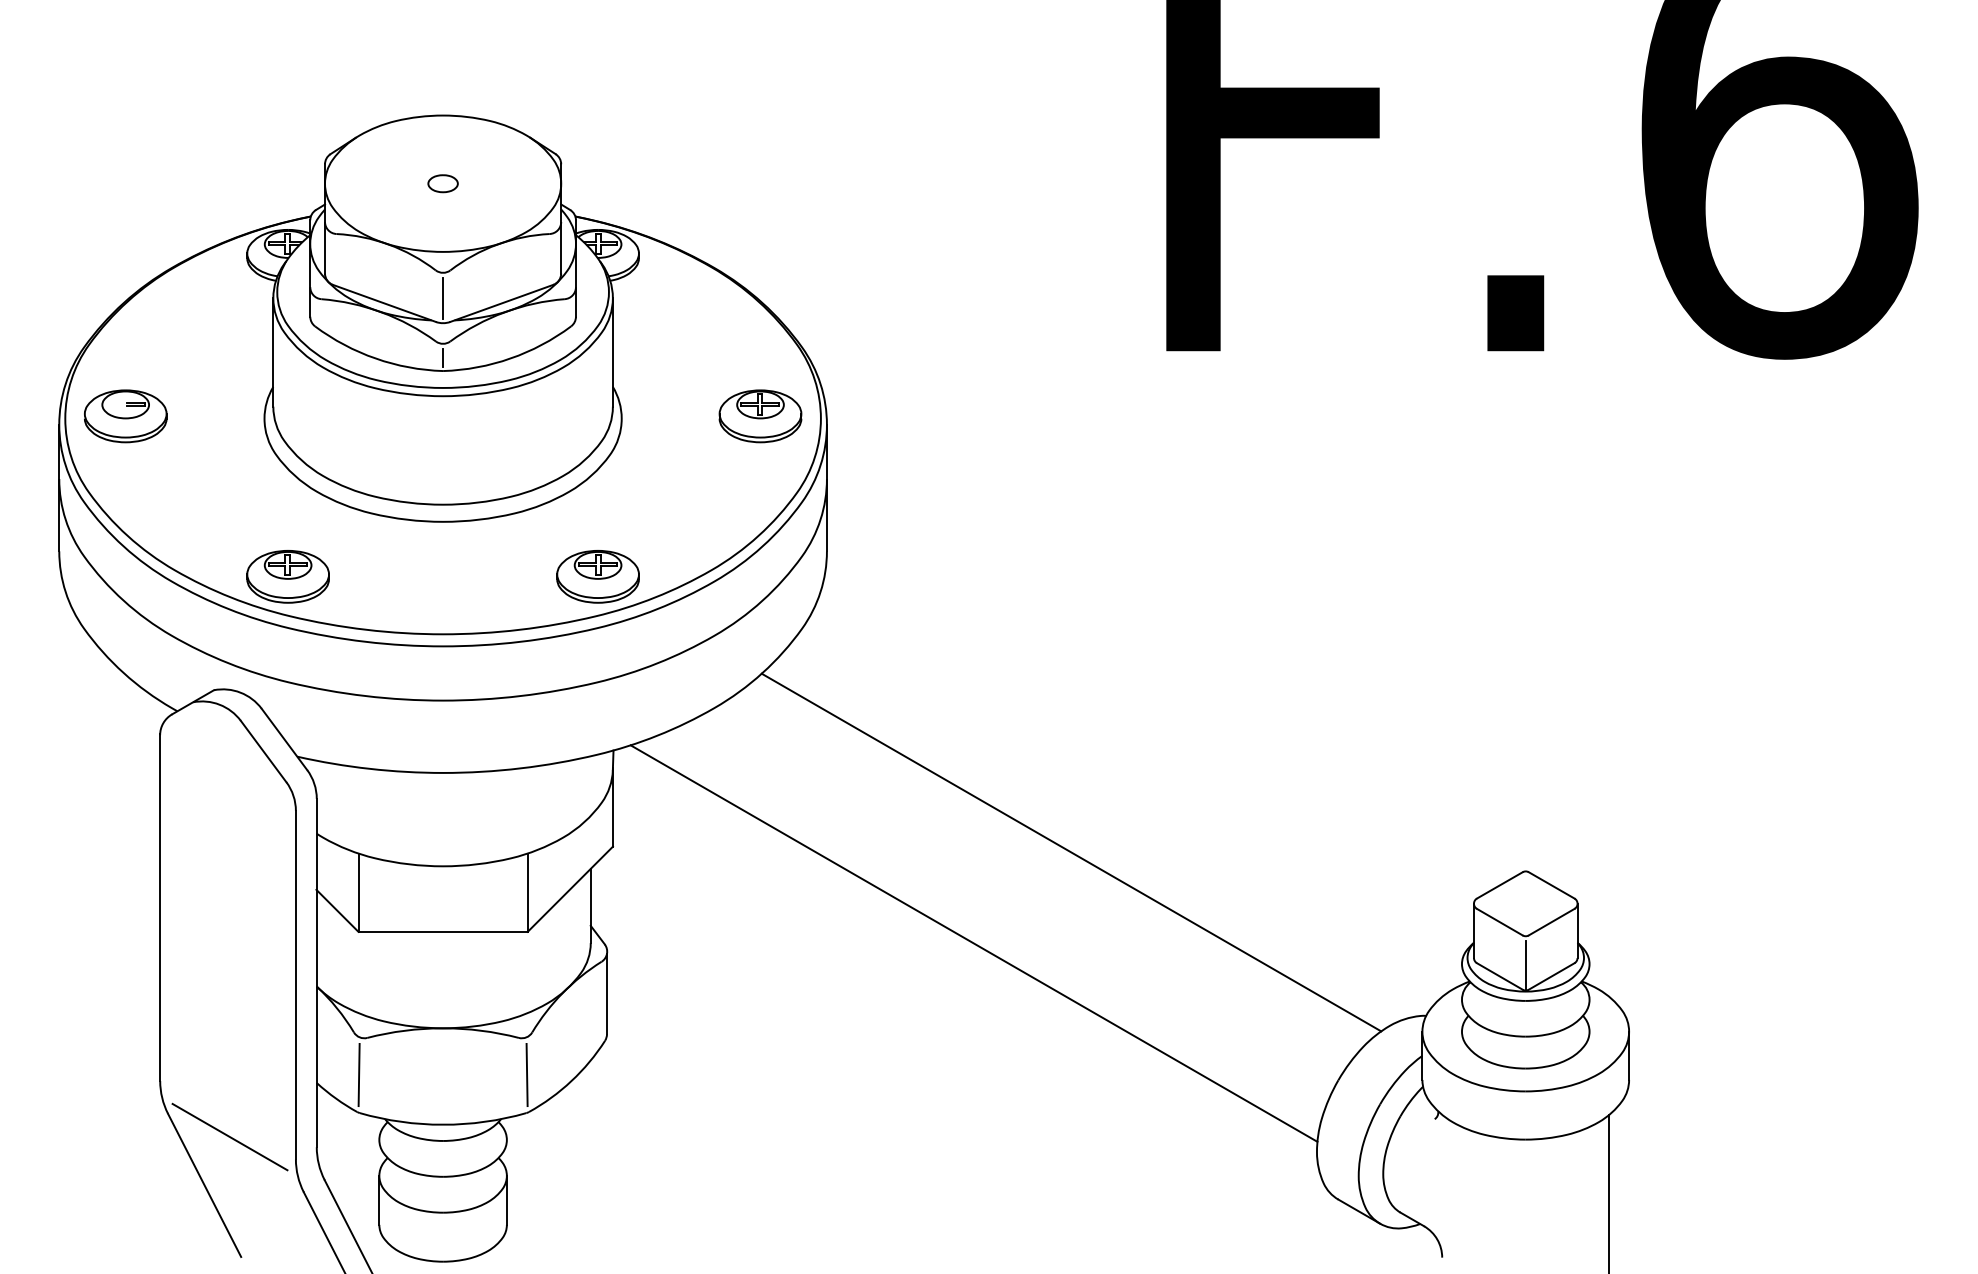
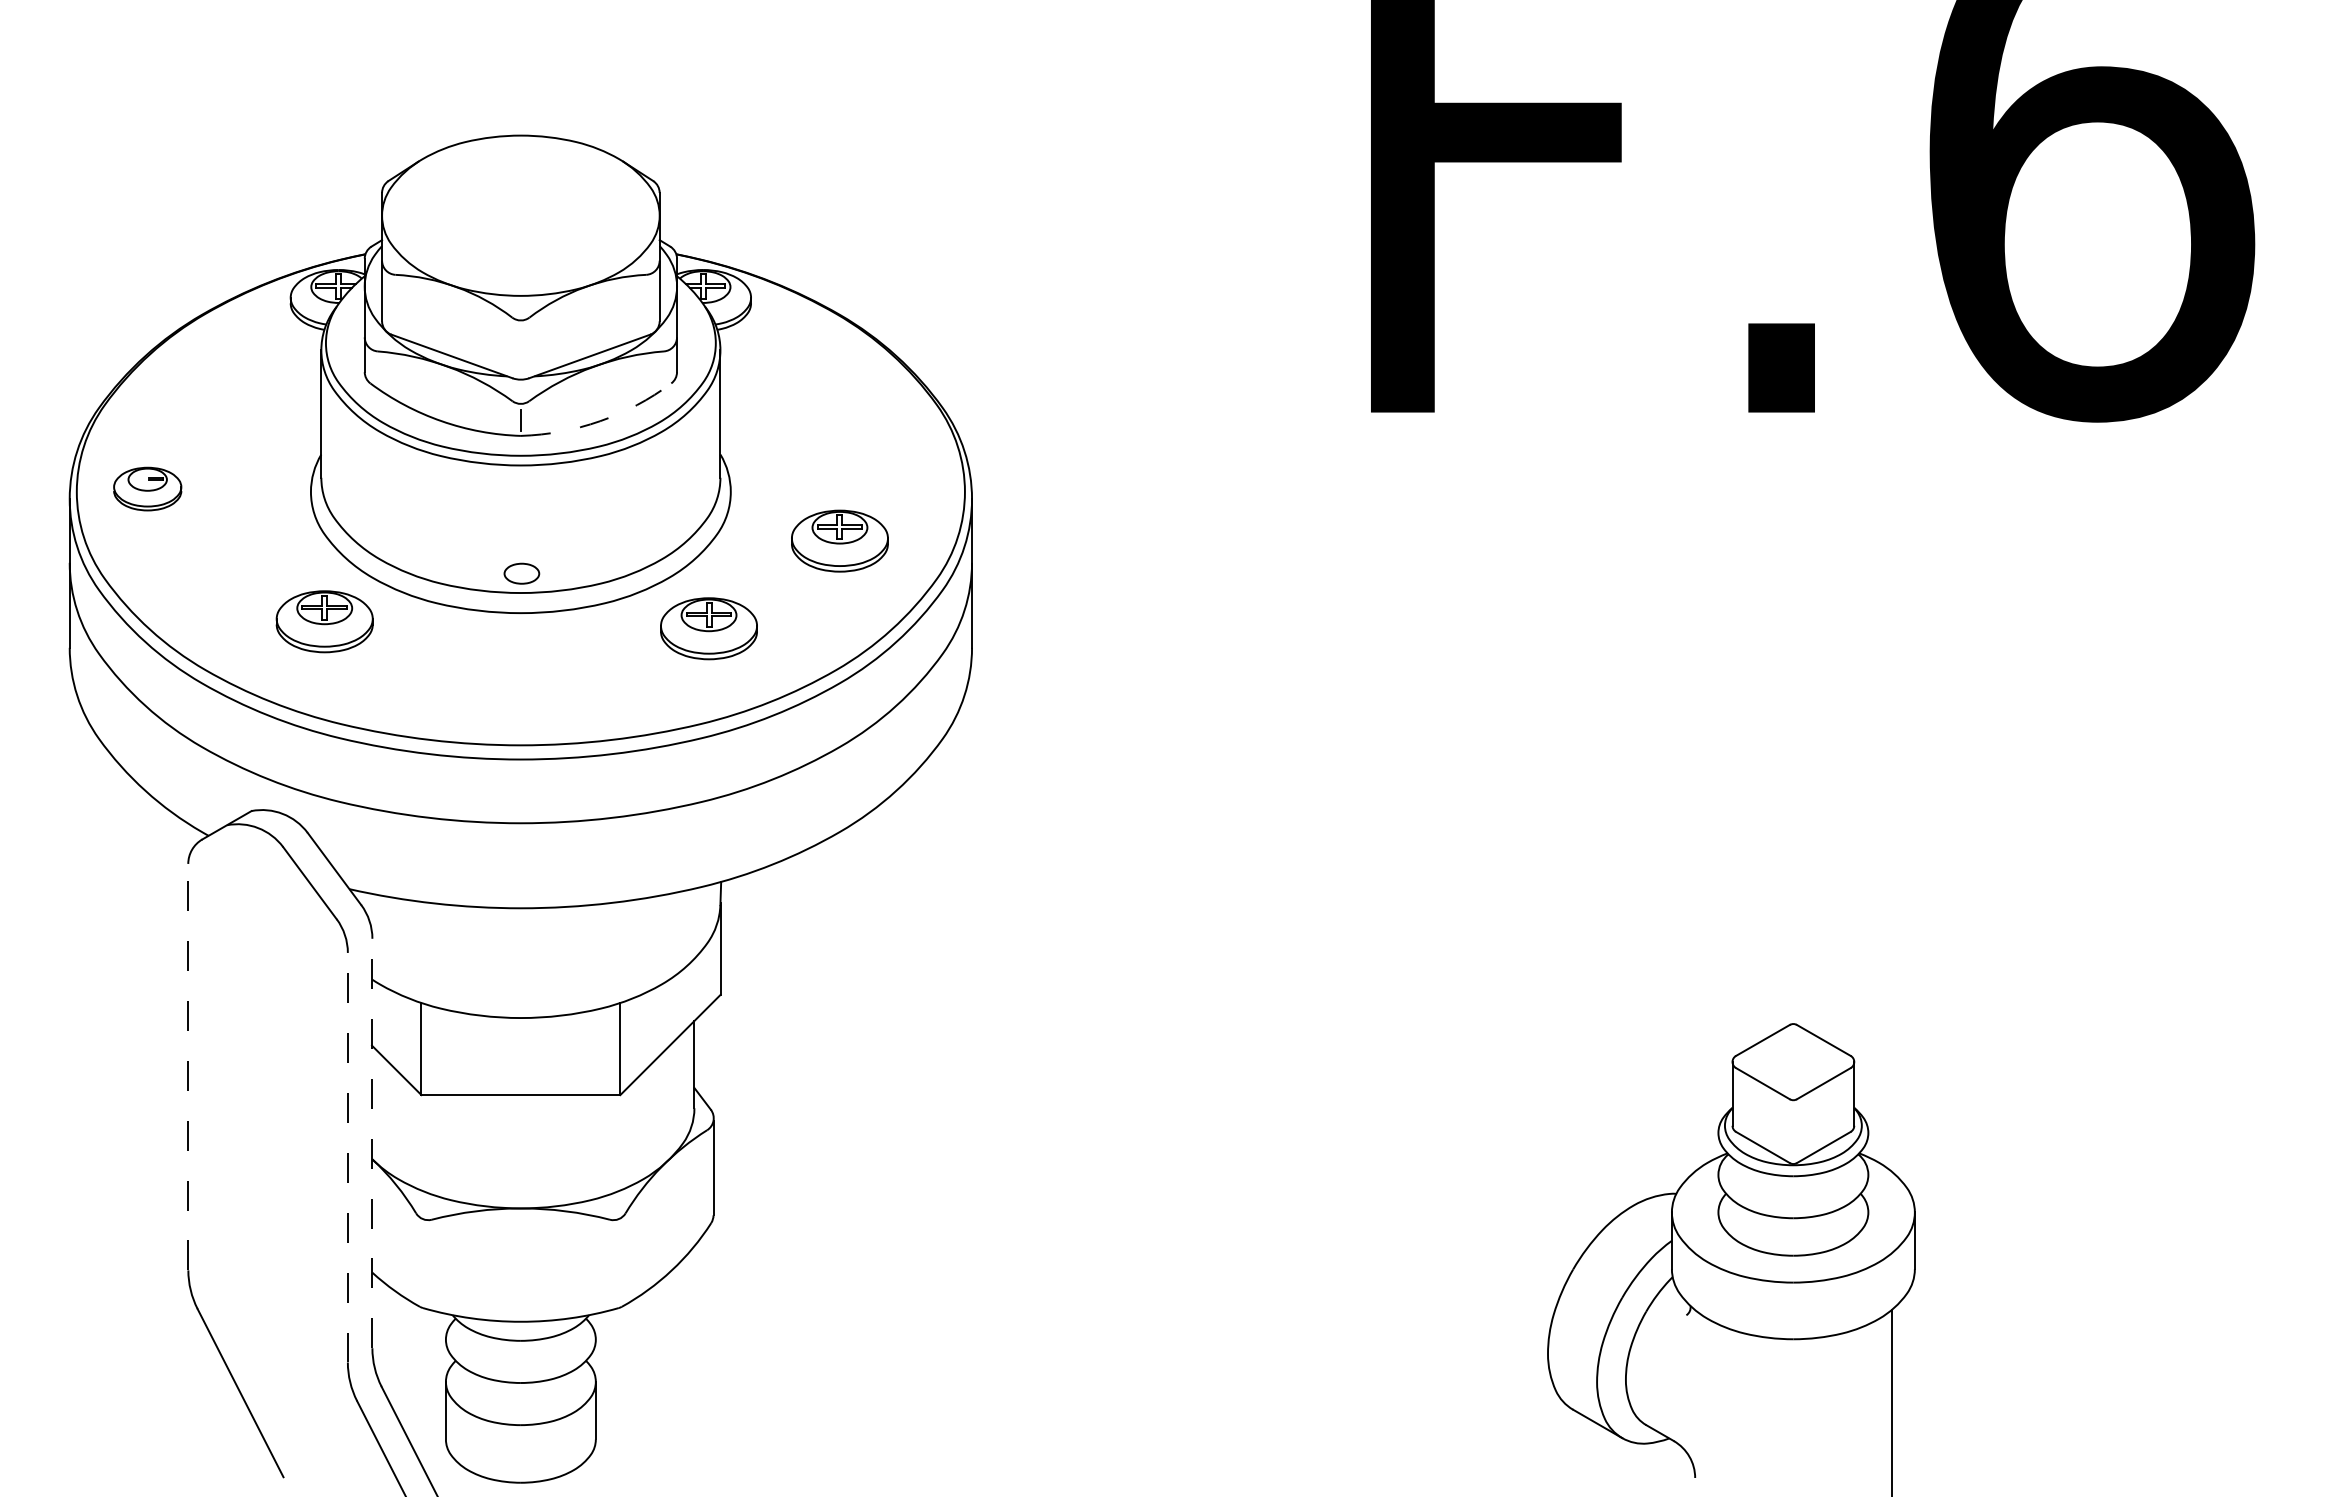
part: (442, 183) -> (521, 573), moved
line: (442, 298) -> (520, 350), removed
arc: (510, 358) -> (600, 421), solid -> dashed
part: (125, 415) -> (147, 488), size x0.7
part: (760, 415) -> (839, 540), moved
part: (287, 576) -> (324, 621), moved
part: (597, 576) -> (708, 628), moved
line: (1071, 852) -> (1259, 1001), removed
line: (160, 906) -> (188, 1065), solid -> dashed
line: (973, 943) -> (1144, 1108), removed
line: (1525, 966) -> (1793, 1135), removed
line: (316, 973) -> (372, 1143), solid -> dashed
line: (295, 984) -> (347, 1157), solid -> dashed
line: (358, 1074) -> (421, 1262), removed
line: (527, 1074) -> (619, 1262), removed
line: (229, 1137) -> (269, 1336), removed

